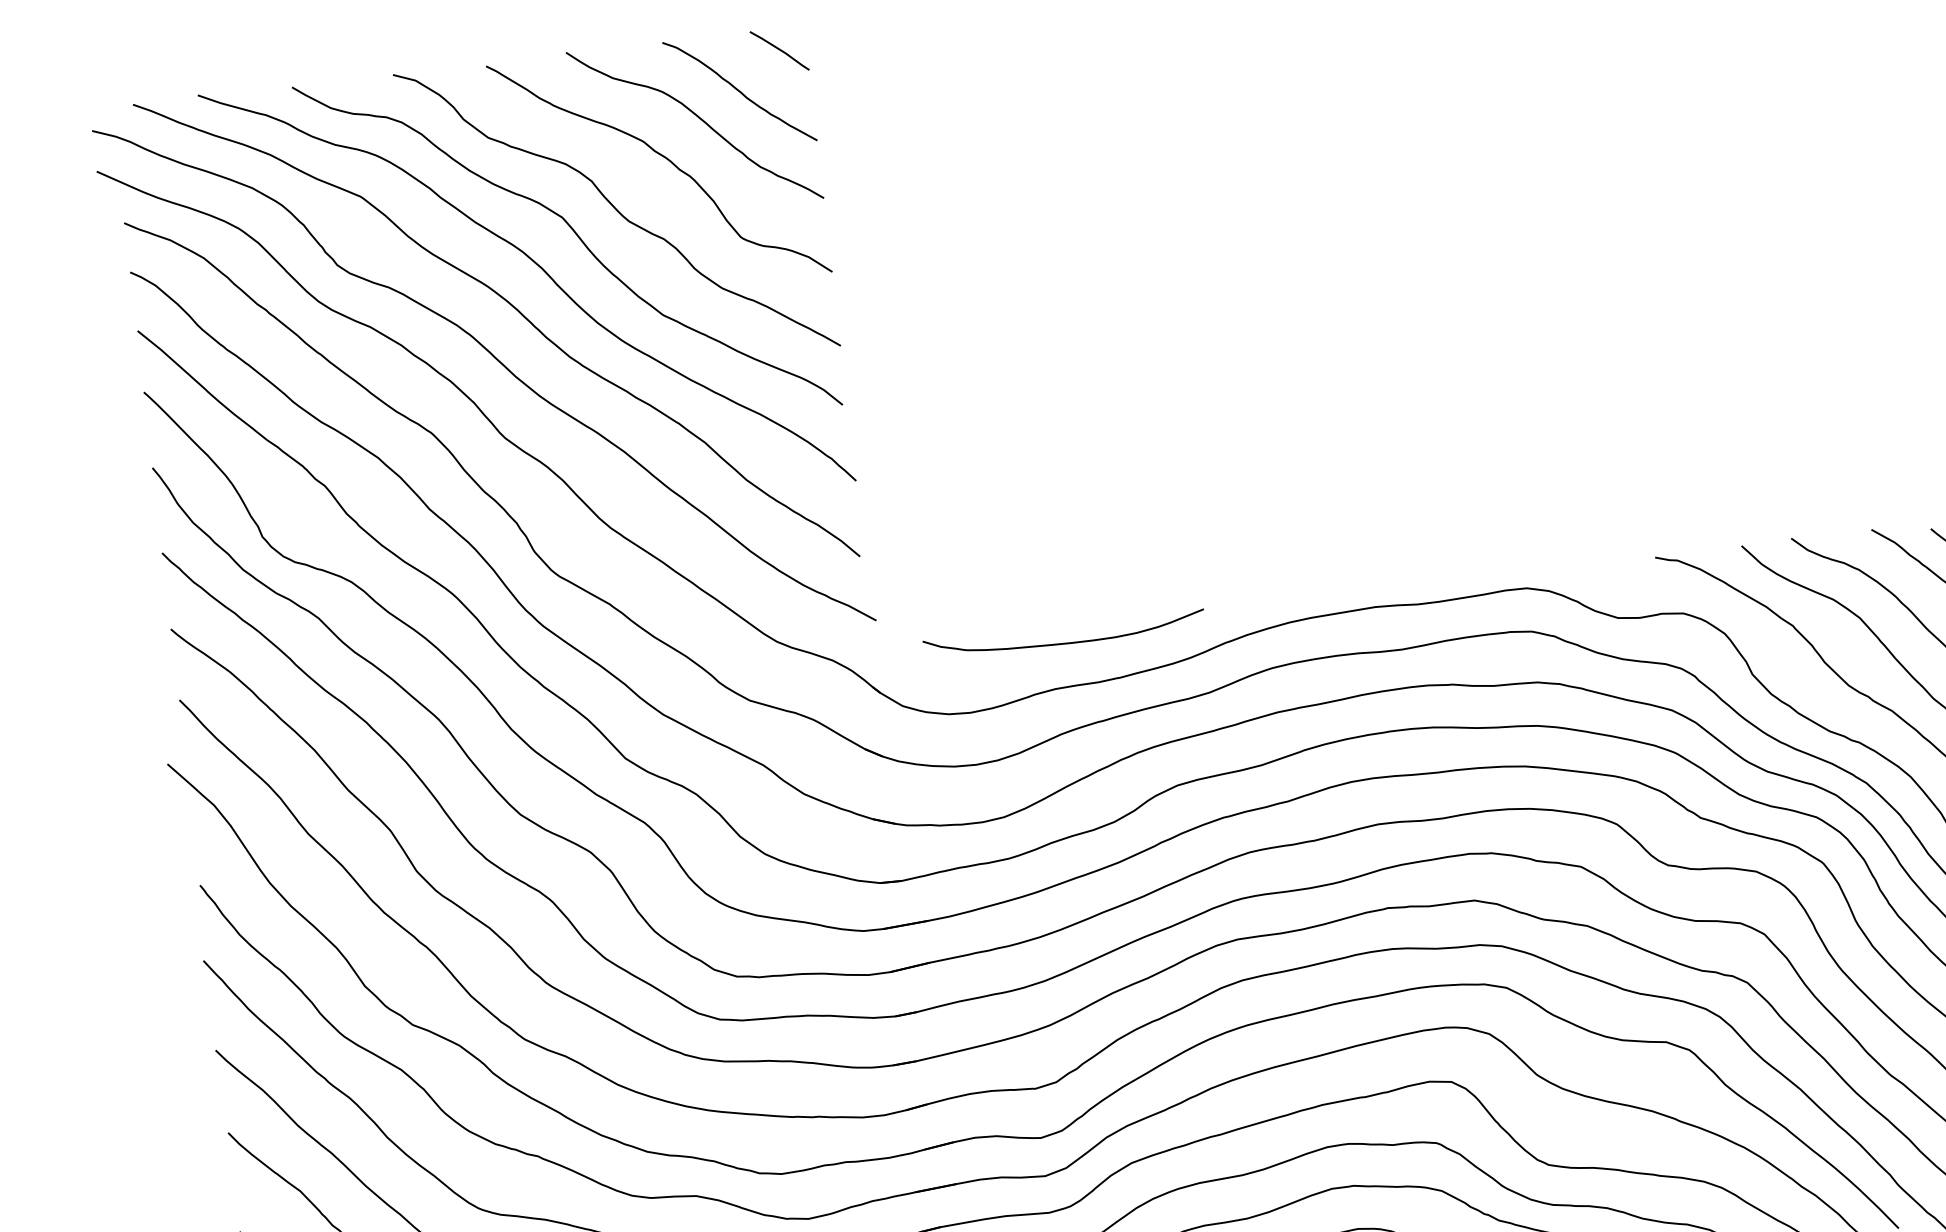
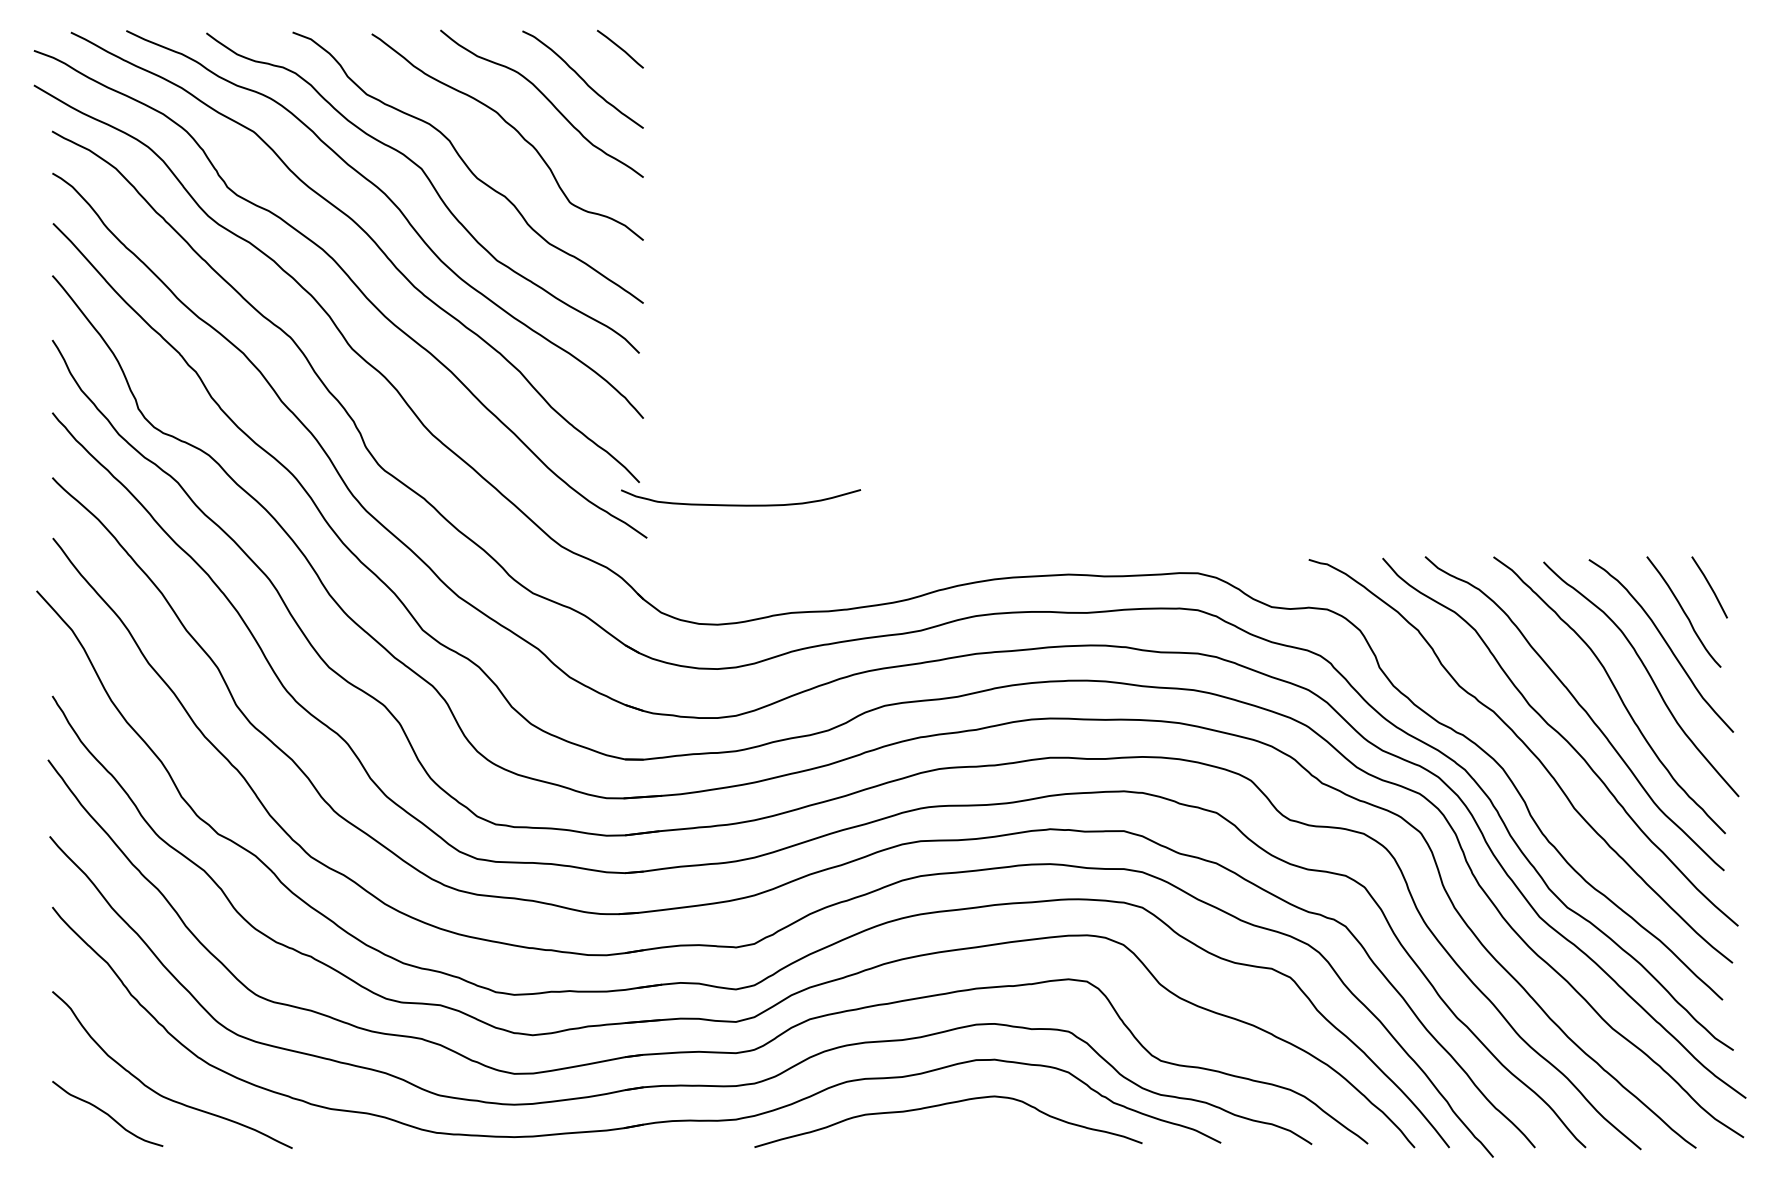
curve: (1065, 642) -> (741, 504), moved

